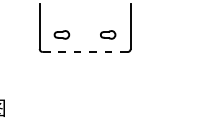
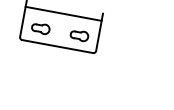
line: (84, 12) -> (63, 13), added
part: (61, 34) -> (40, 28), size x1.43
part: (107, 34) -> (78, 35), size x1.43
line: (85, 52) -> (57, 46), dashed -> solid

